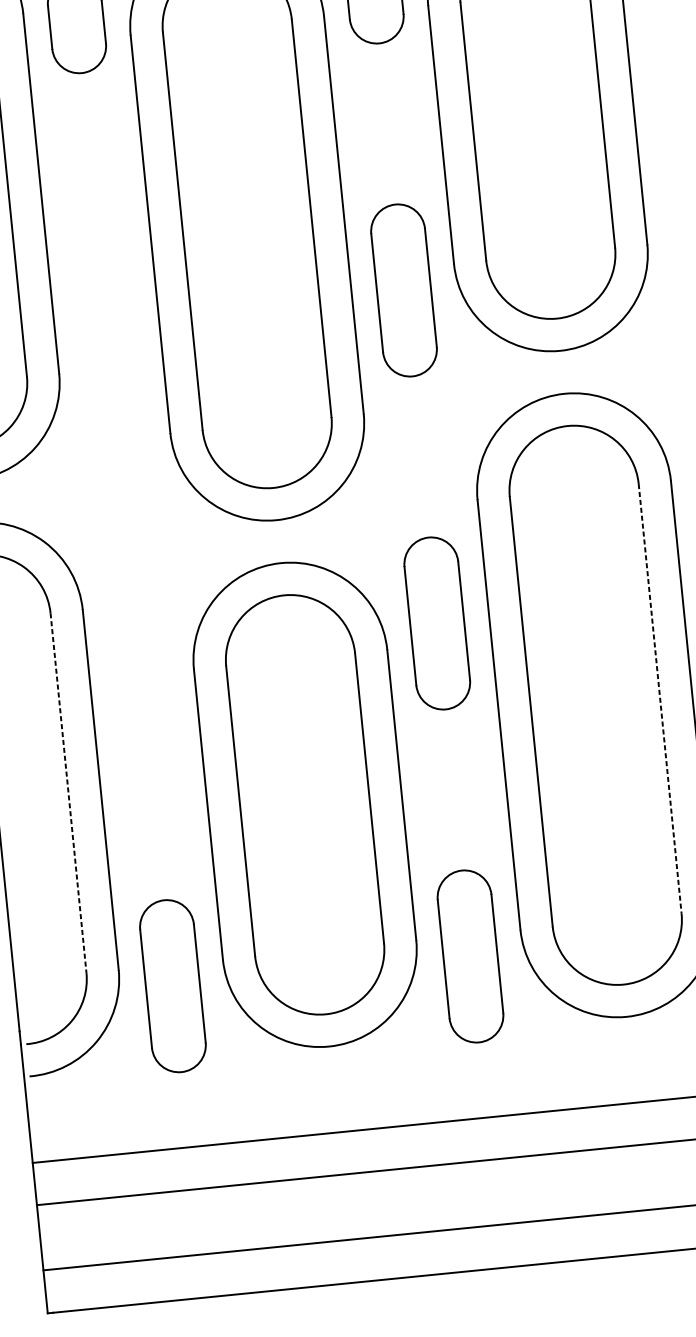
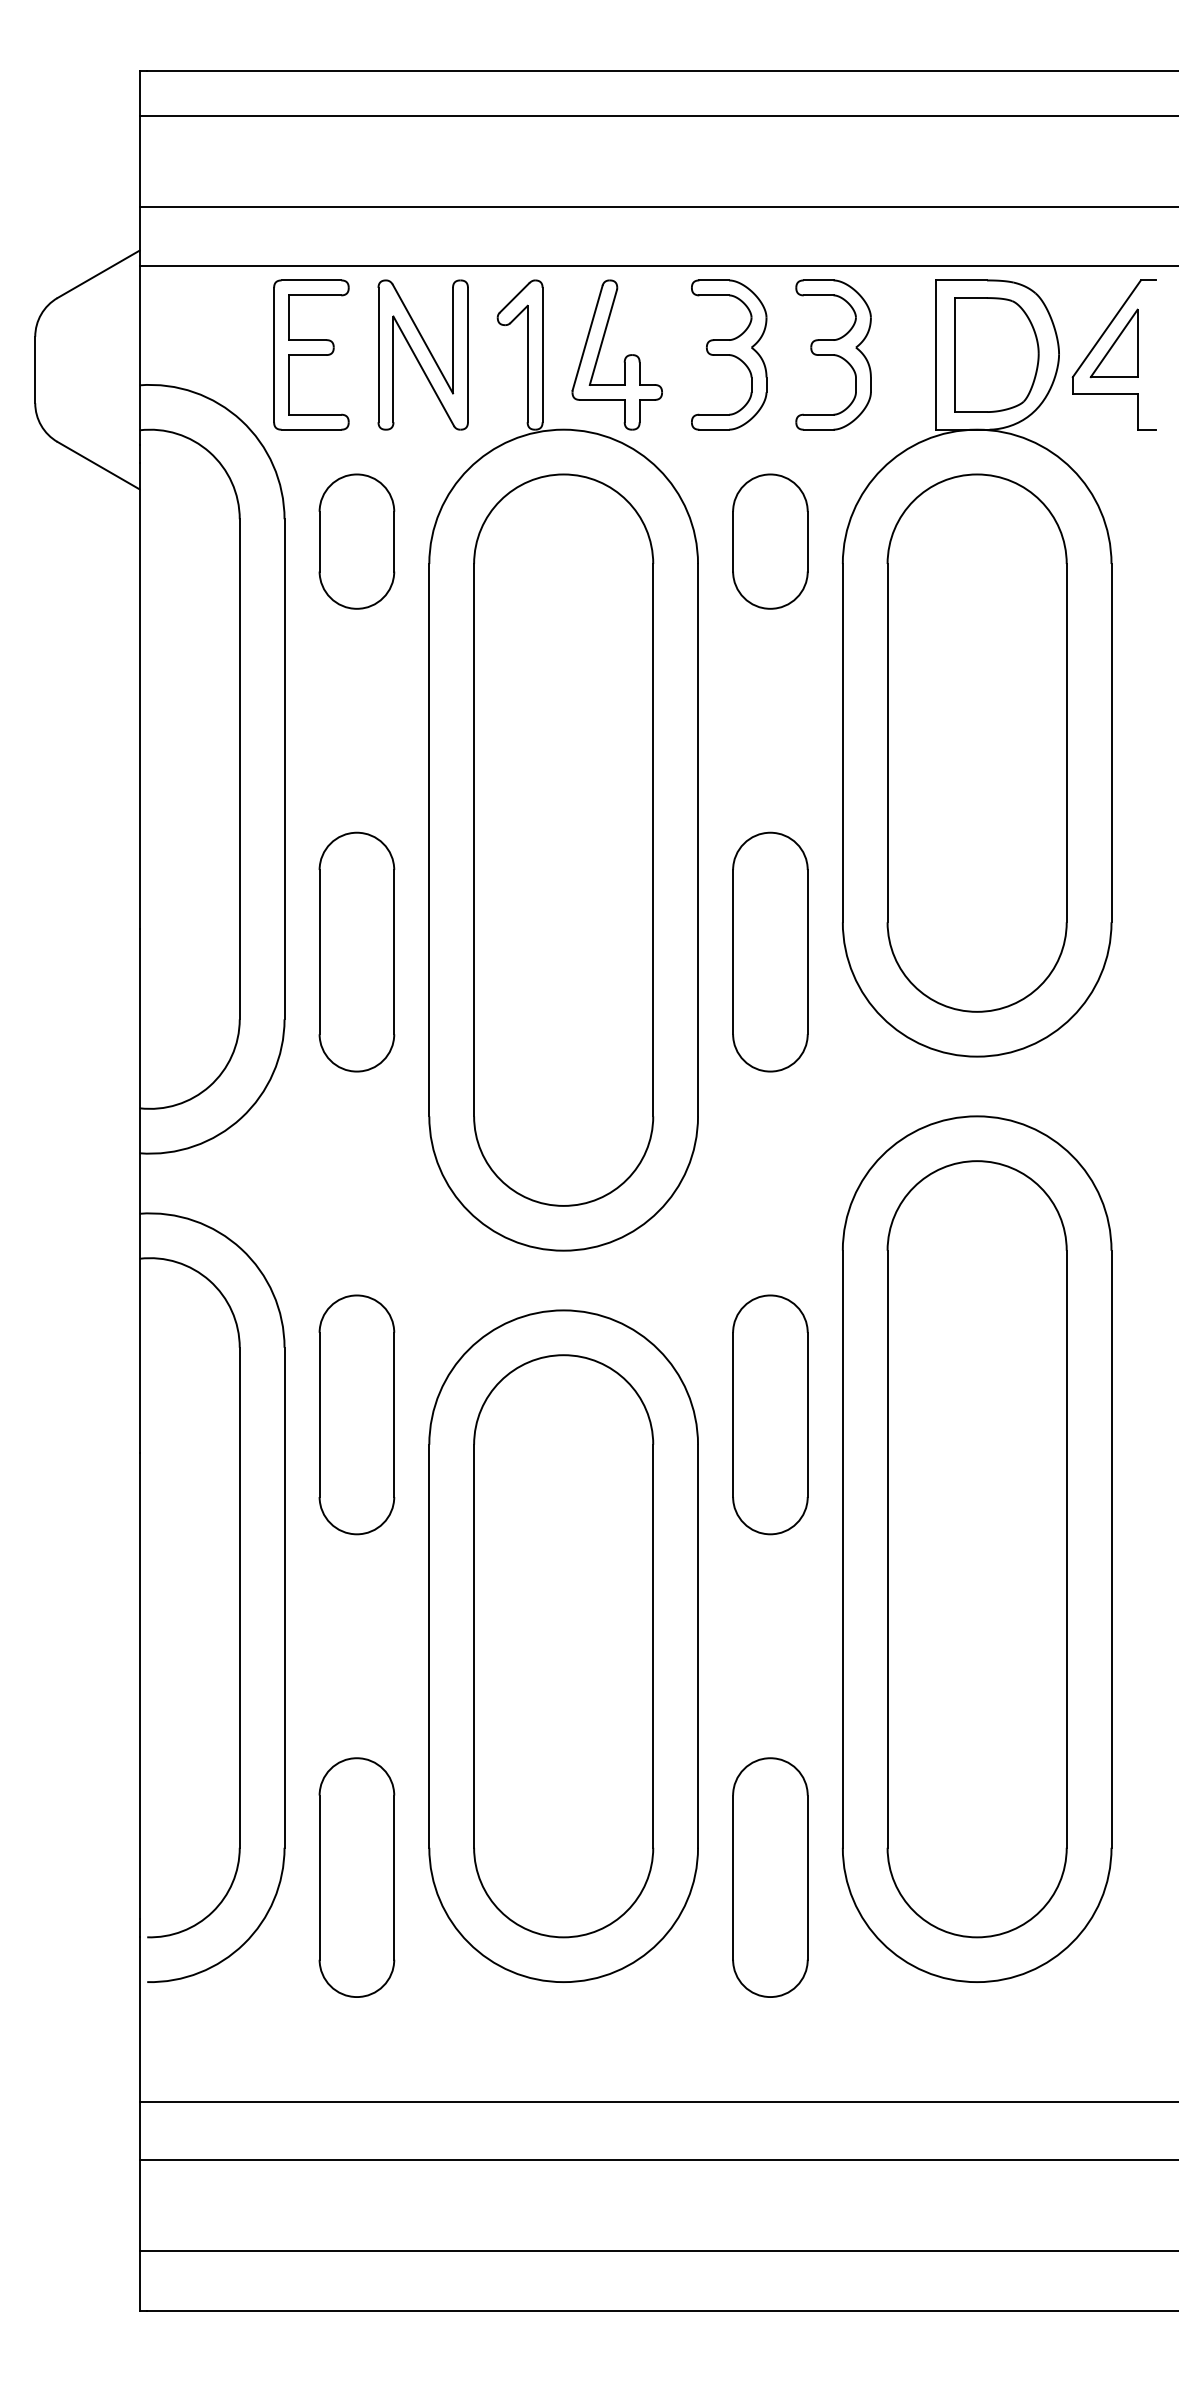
part: (106, 319) -> (356, 951), added
part: (139, 652) -> (356, 1414), added
line: (660, 699) -> (1066, 1549), dashed -> solid
line: (68, 793) -> (239, 1598), dashed -> solid

